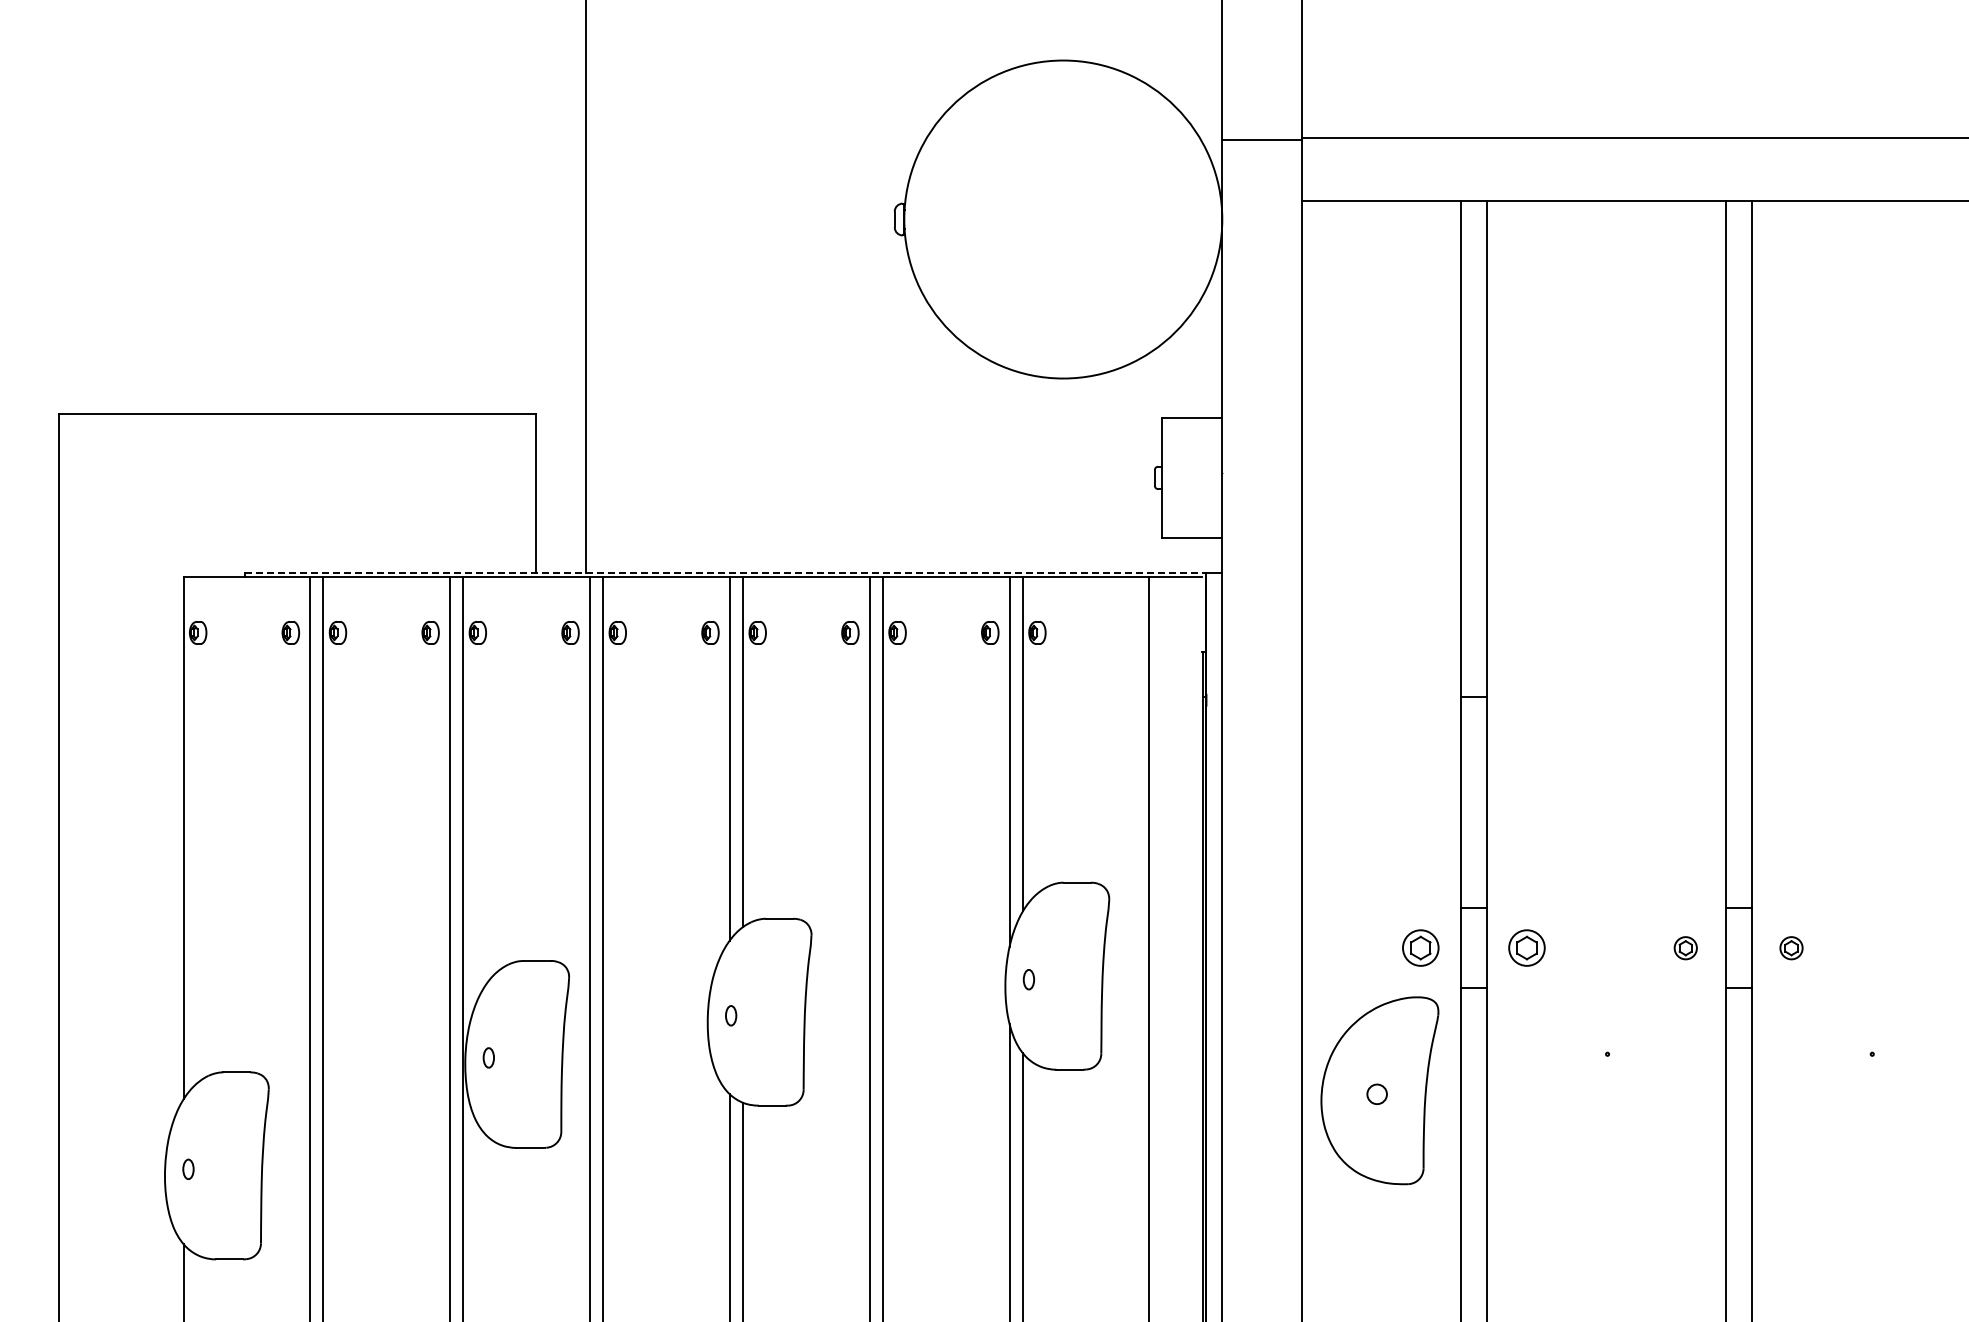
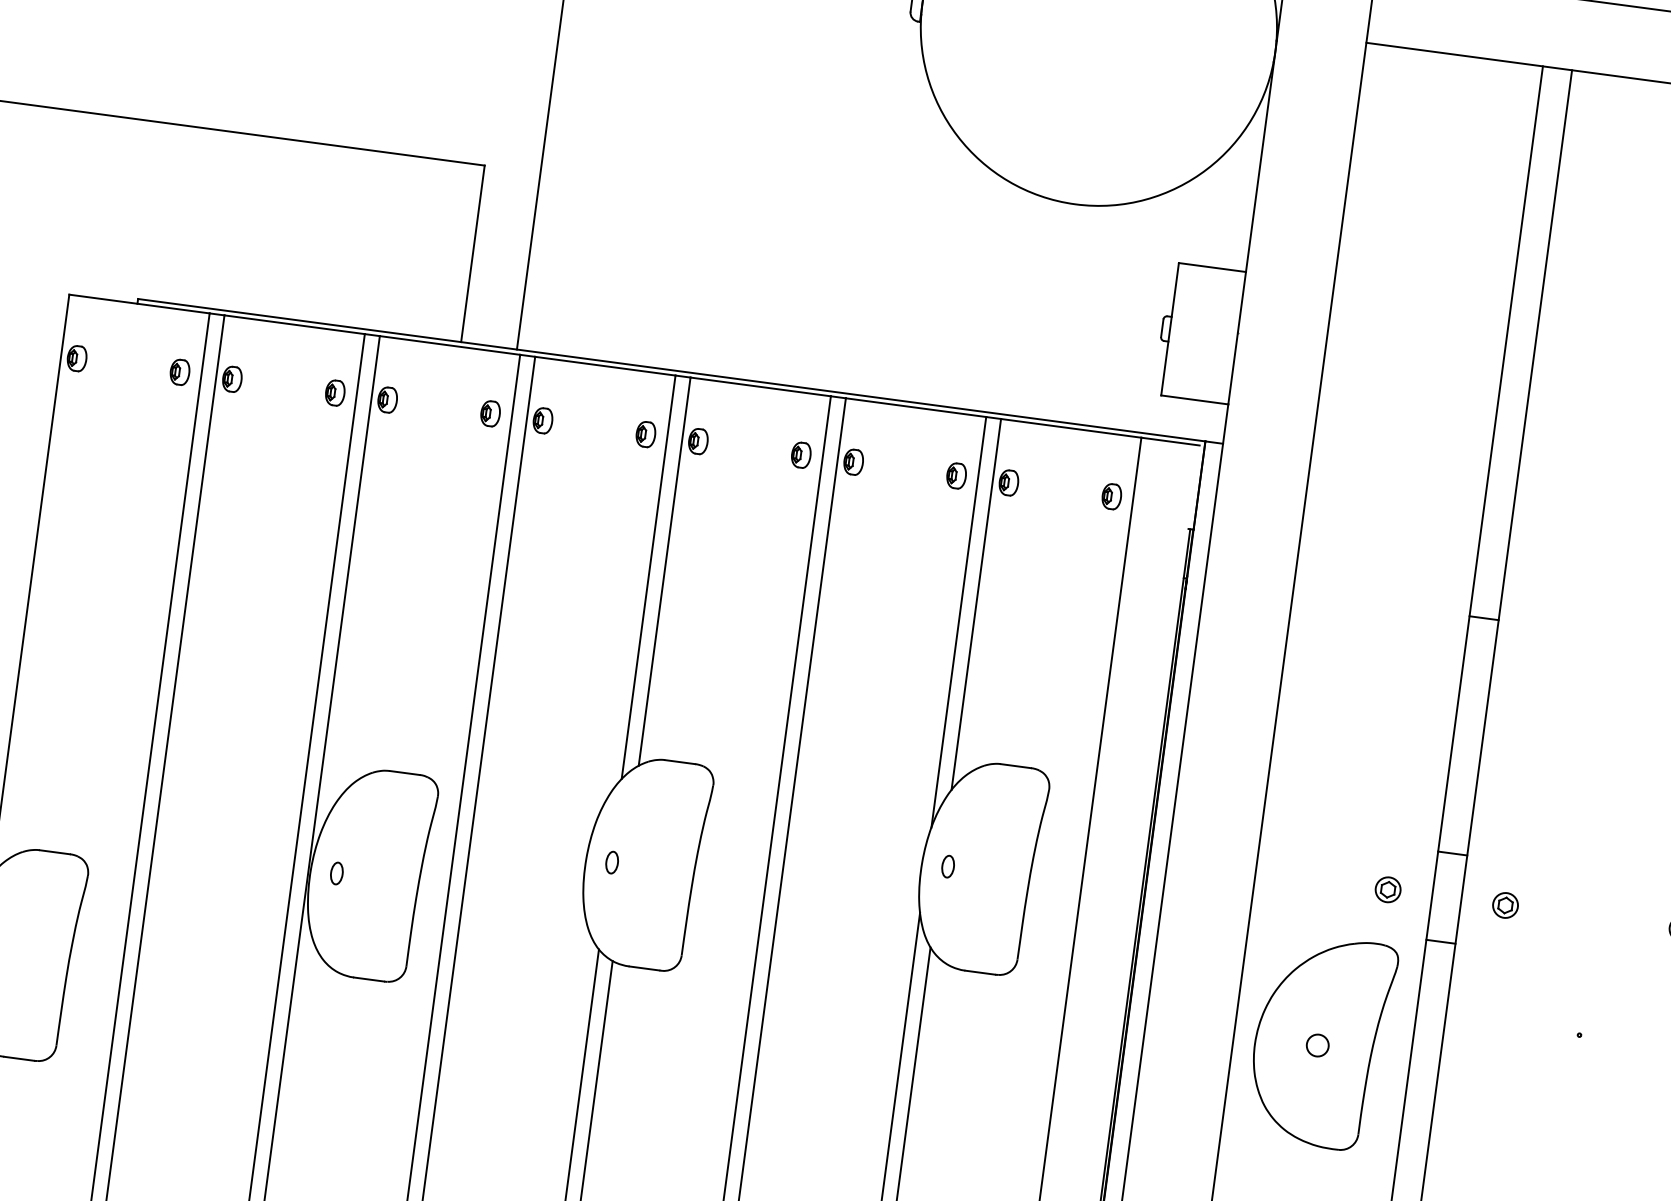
line: (725, 572) -> (671, 369), dashed -> solid
part: (1130, 632) -> (1112, 496), added
part: (1421, 948) -> (1388, 890), size x0.62
part: (1526, 948) -> (1505, 905), size x0.62

